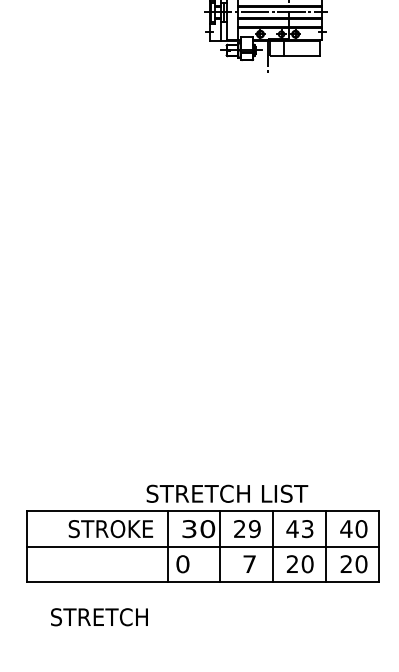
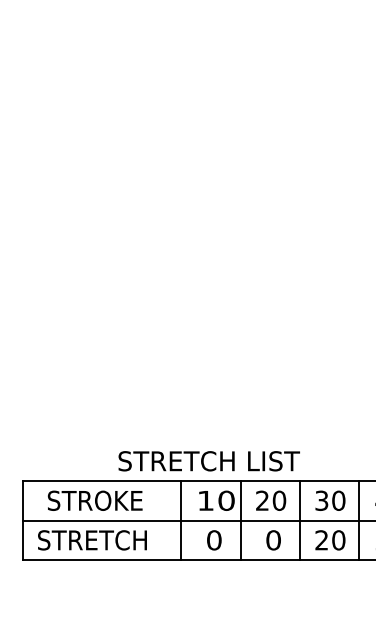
text: (227, 493) -> (209, 460), moved
text: (110, 529) -> (94, 501), moved
text: (189, 529) -> (205, 501), 30 -> 10
text: (254, 529) -> (279, 501), 29 -> 20
text: (299, 529) -> (329, 501), 43 -> 30
text: (182, 564) -> (213, 540), moved
text: (249, 564) -> (273, 540), 7 -> 0
text: (99, 617) -> (92, 540), moved

